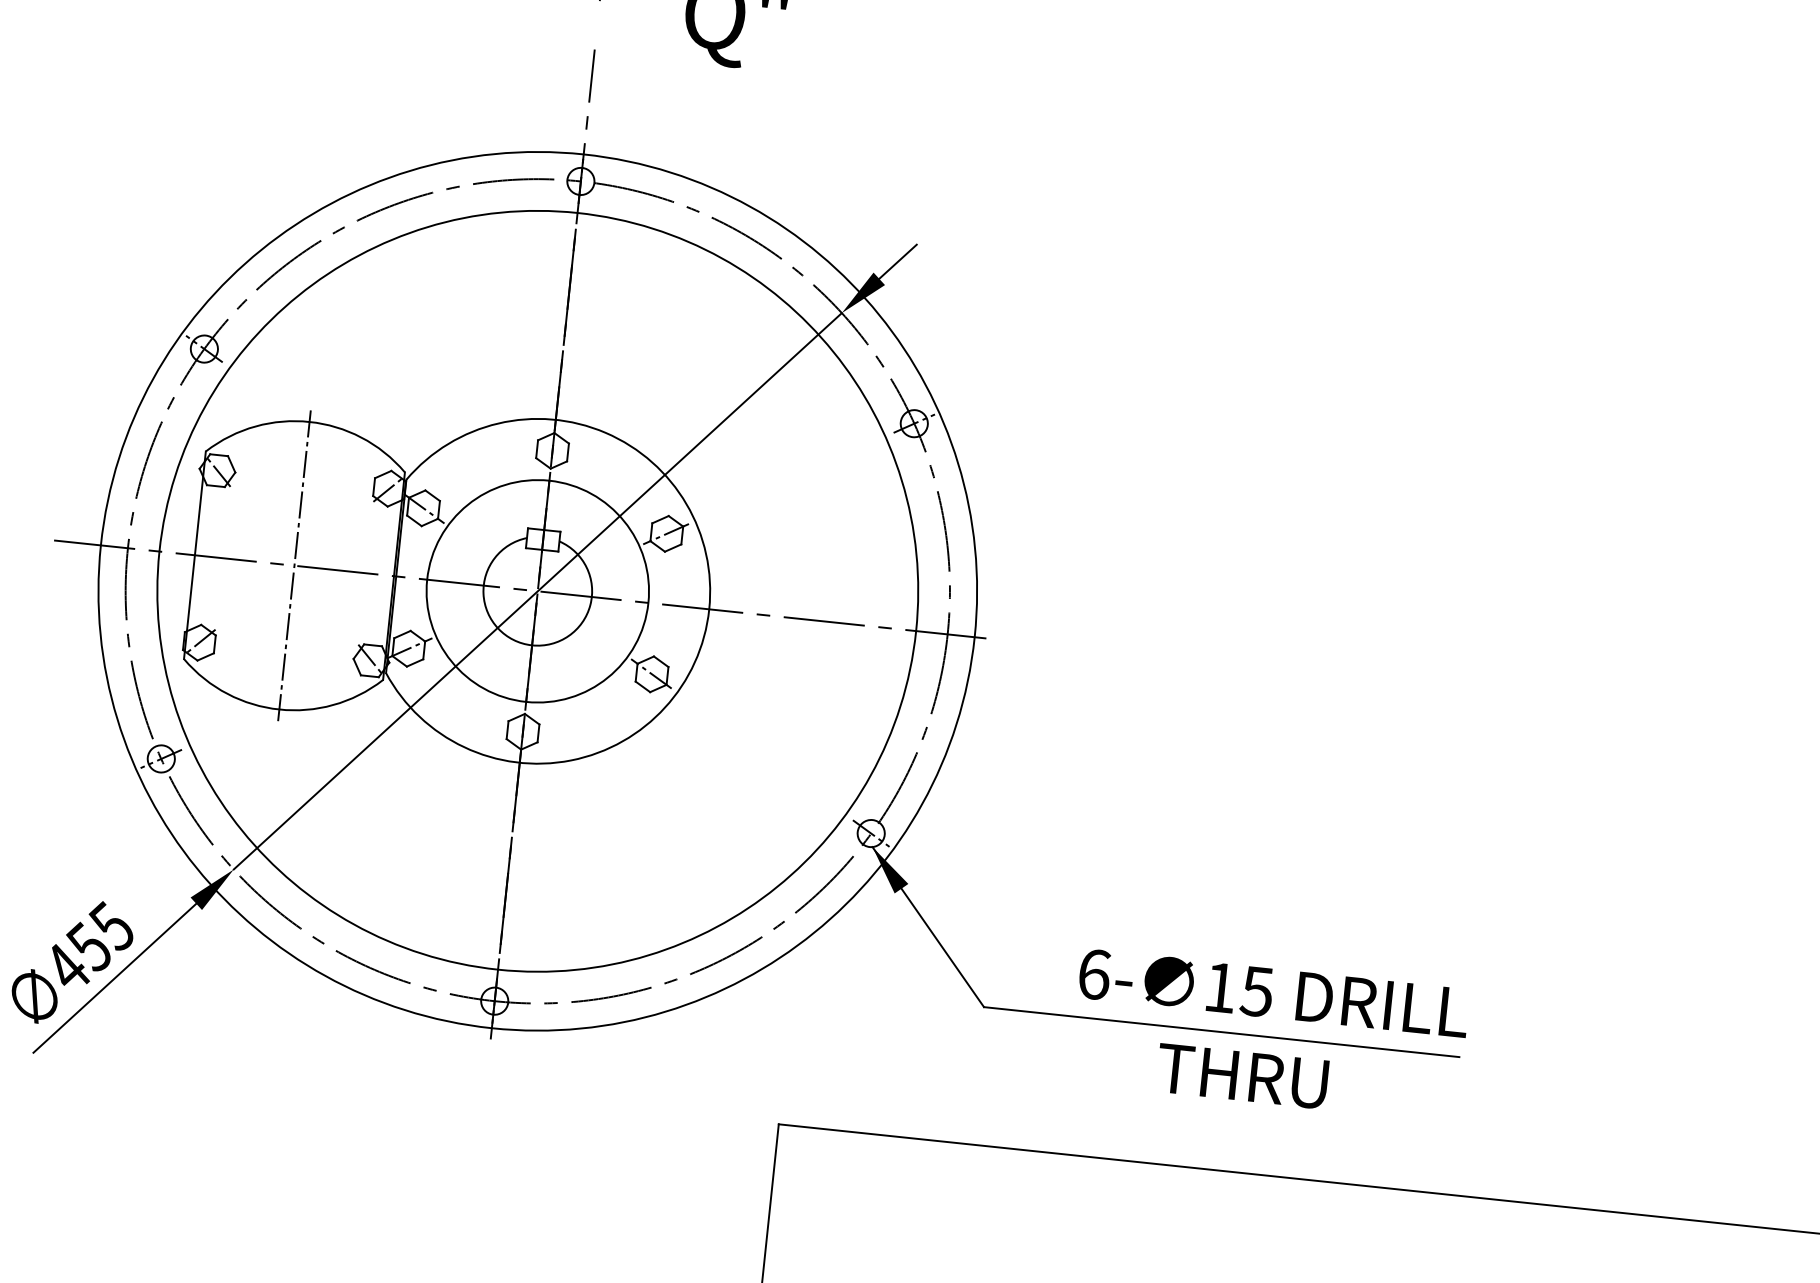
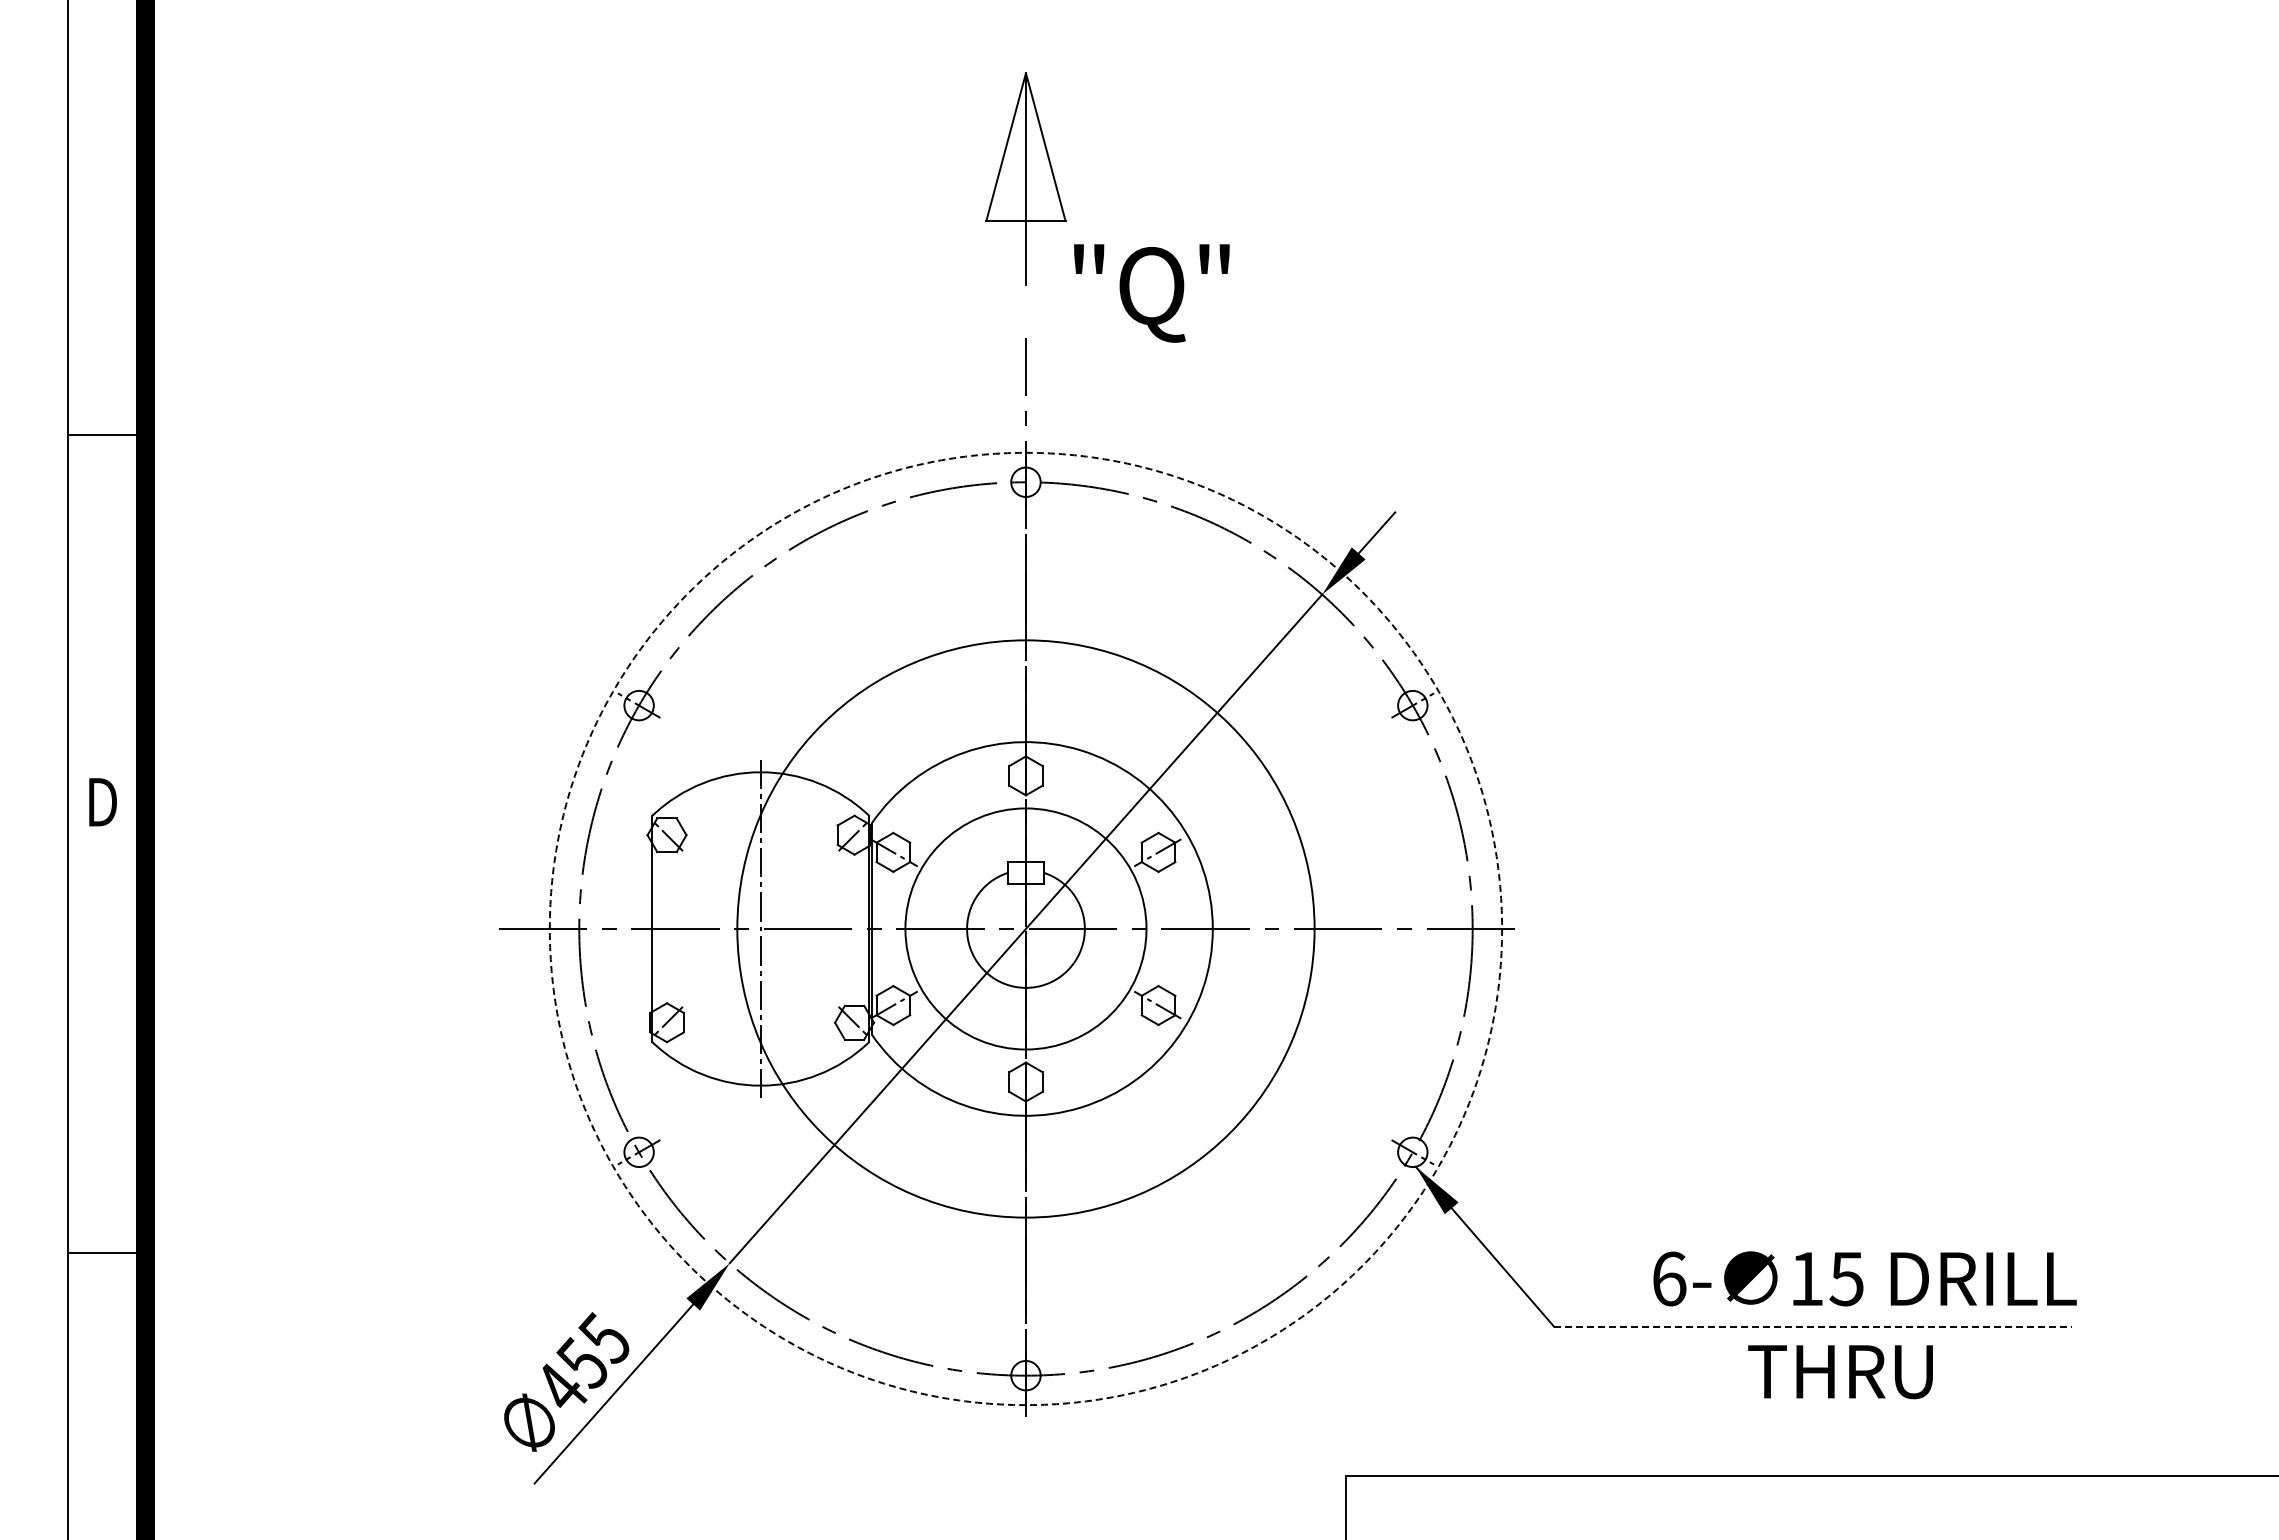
circle: (537, 590) -> (1025, 928), size x0.7
circle: (537, 590) -> (1025, 928), solid -> dashed
line: (1222, 1032) -> (1813, 1326), solid -> dashed

